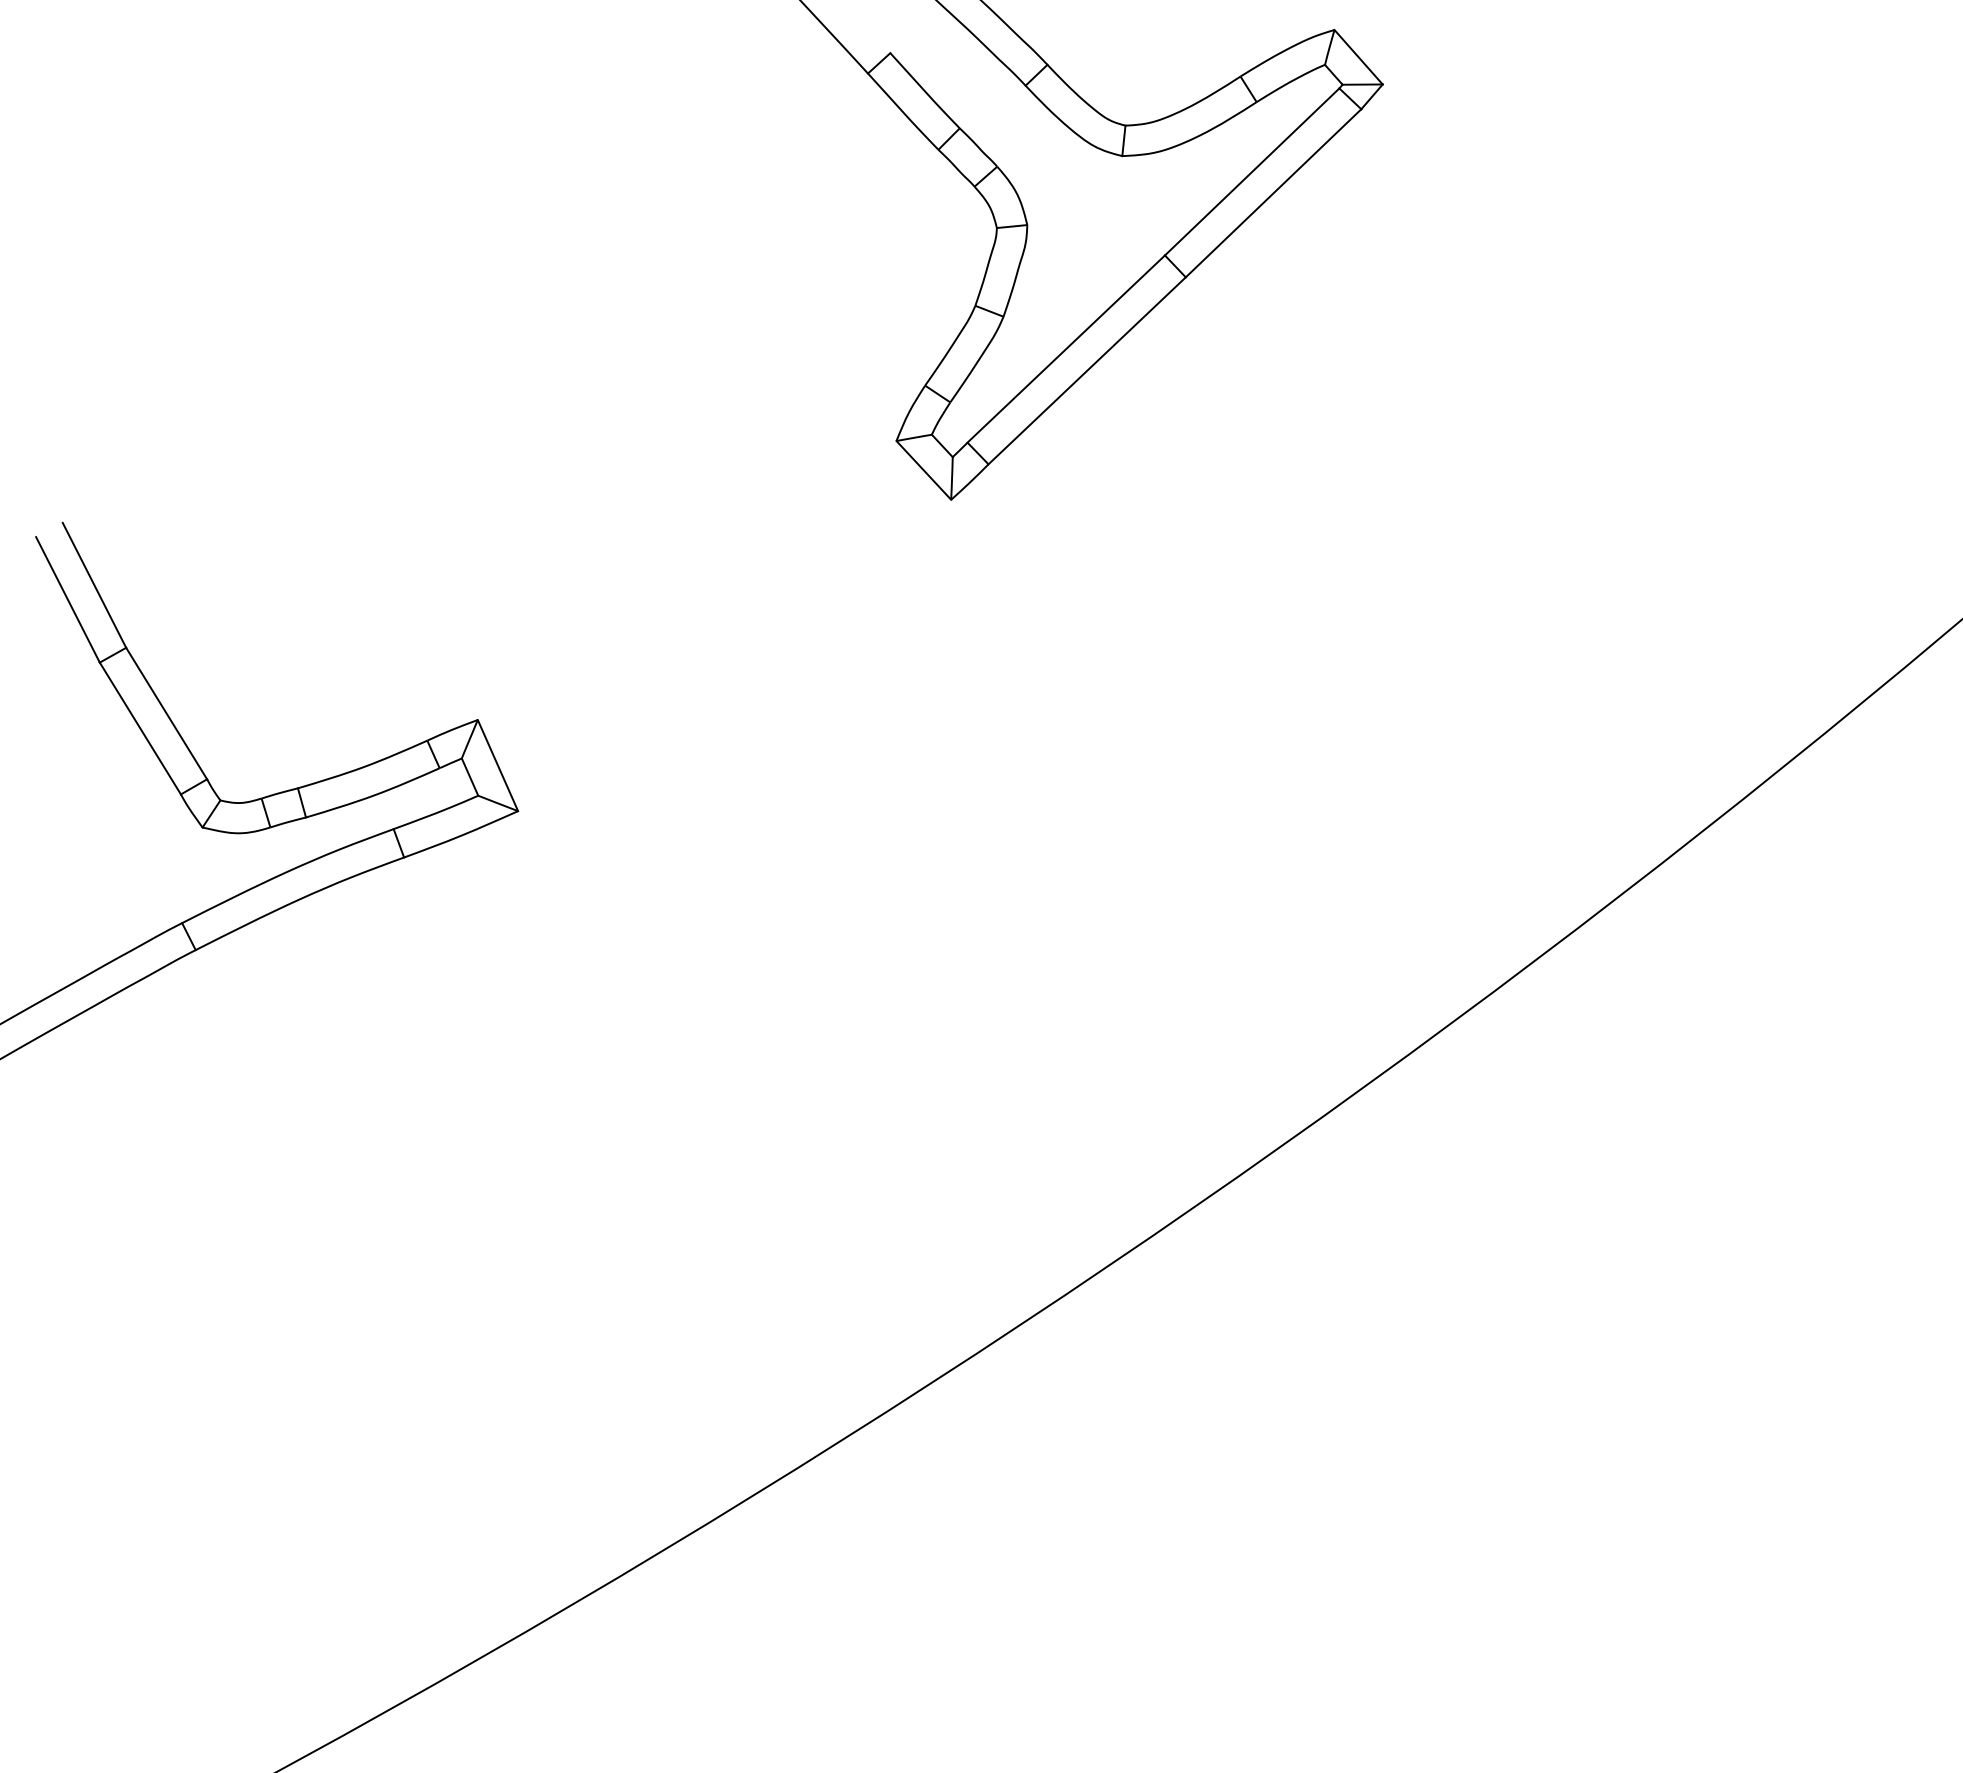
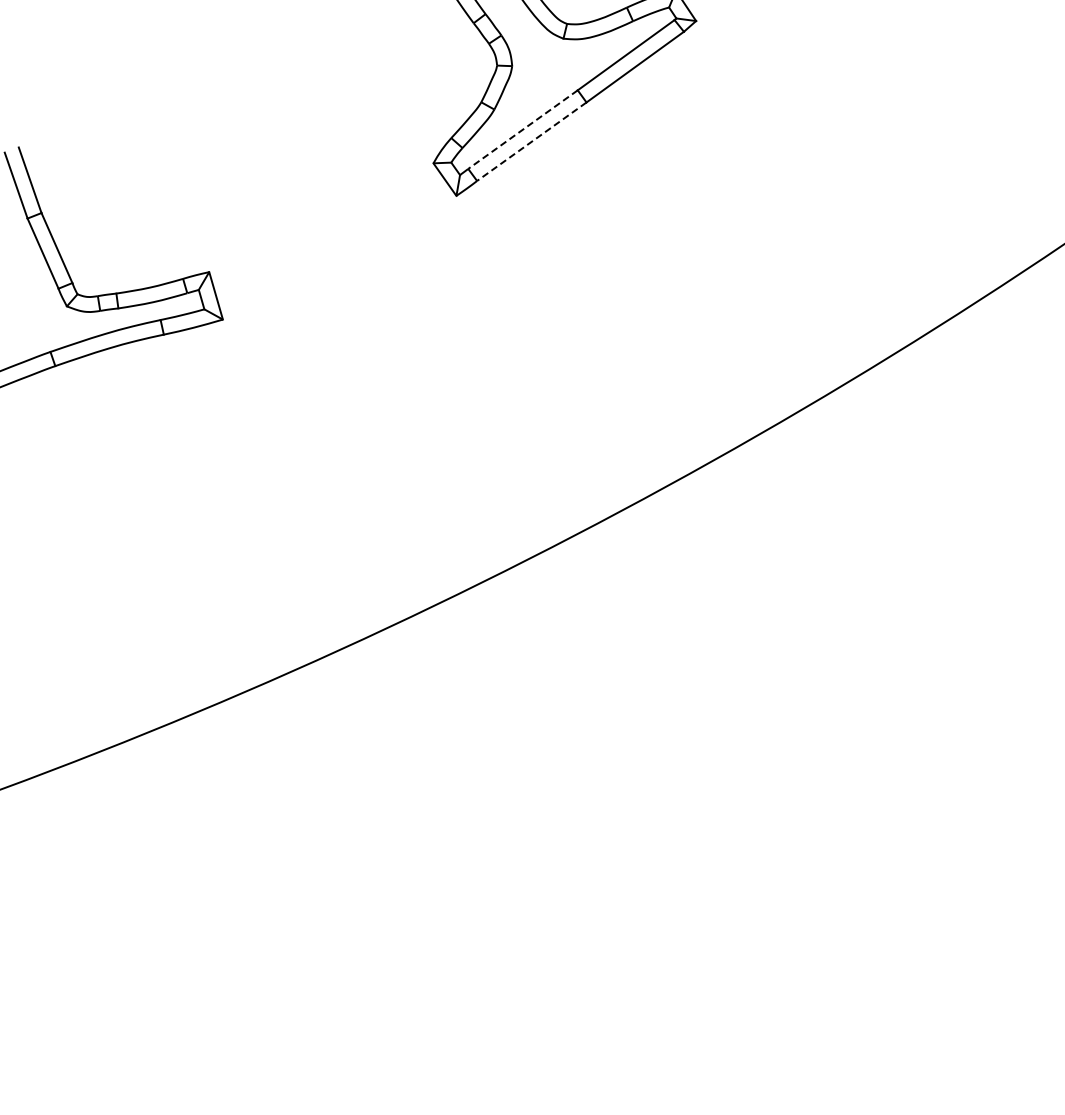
line: (1065, 348) -> (522, 129), solid -> dashed
line: (1086, 372) -> (531, 142), solid -> dashed

